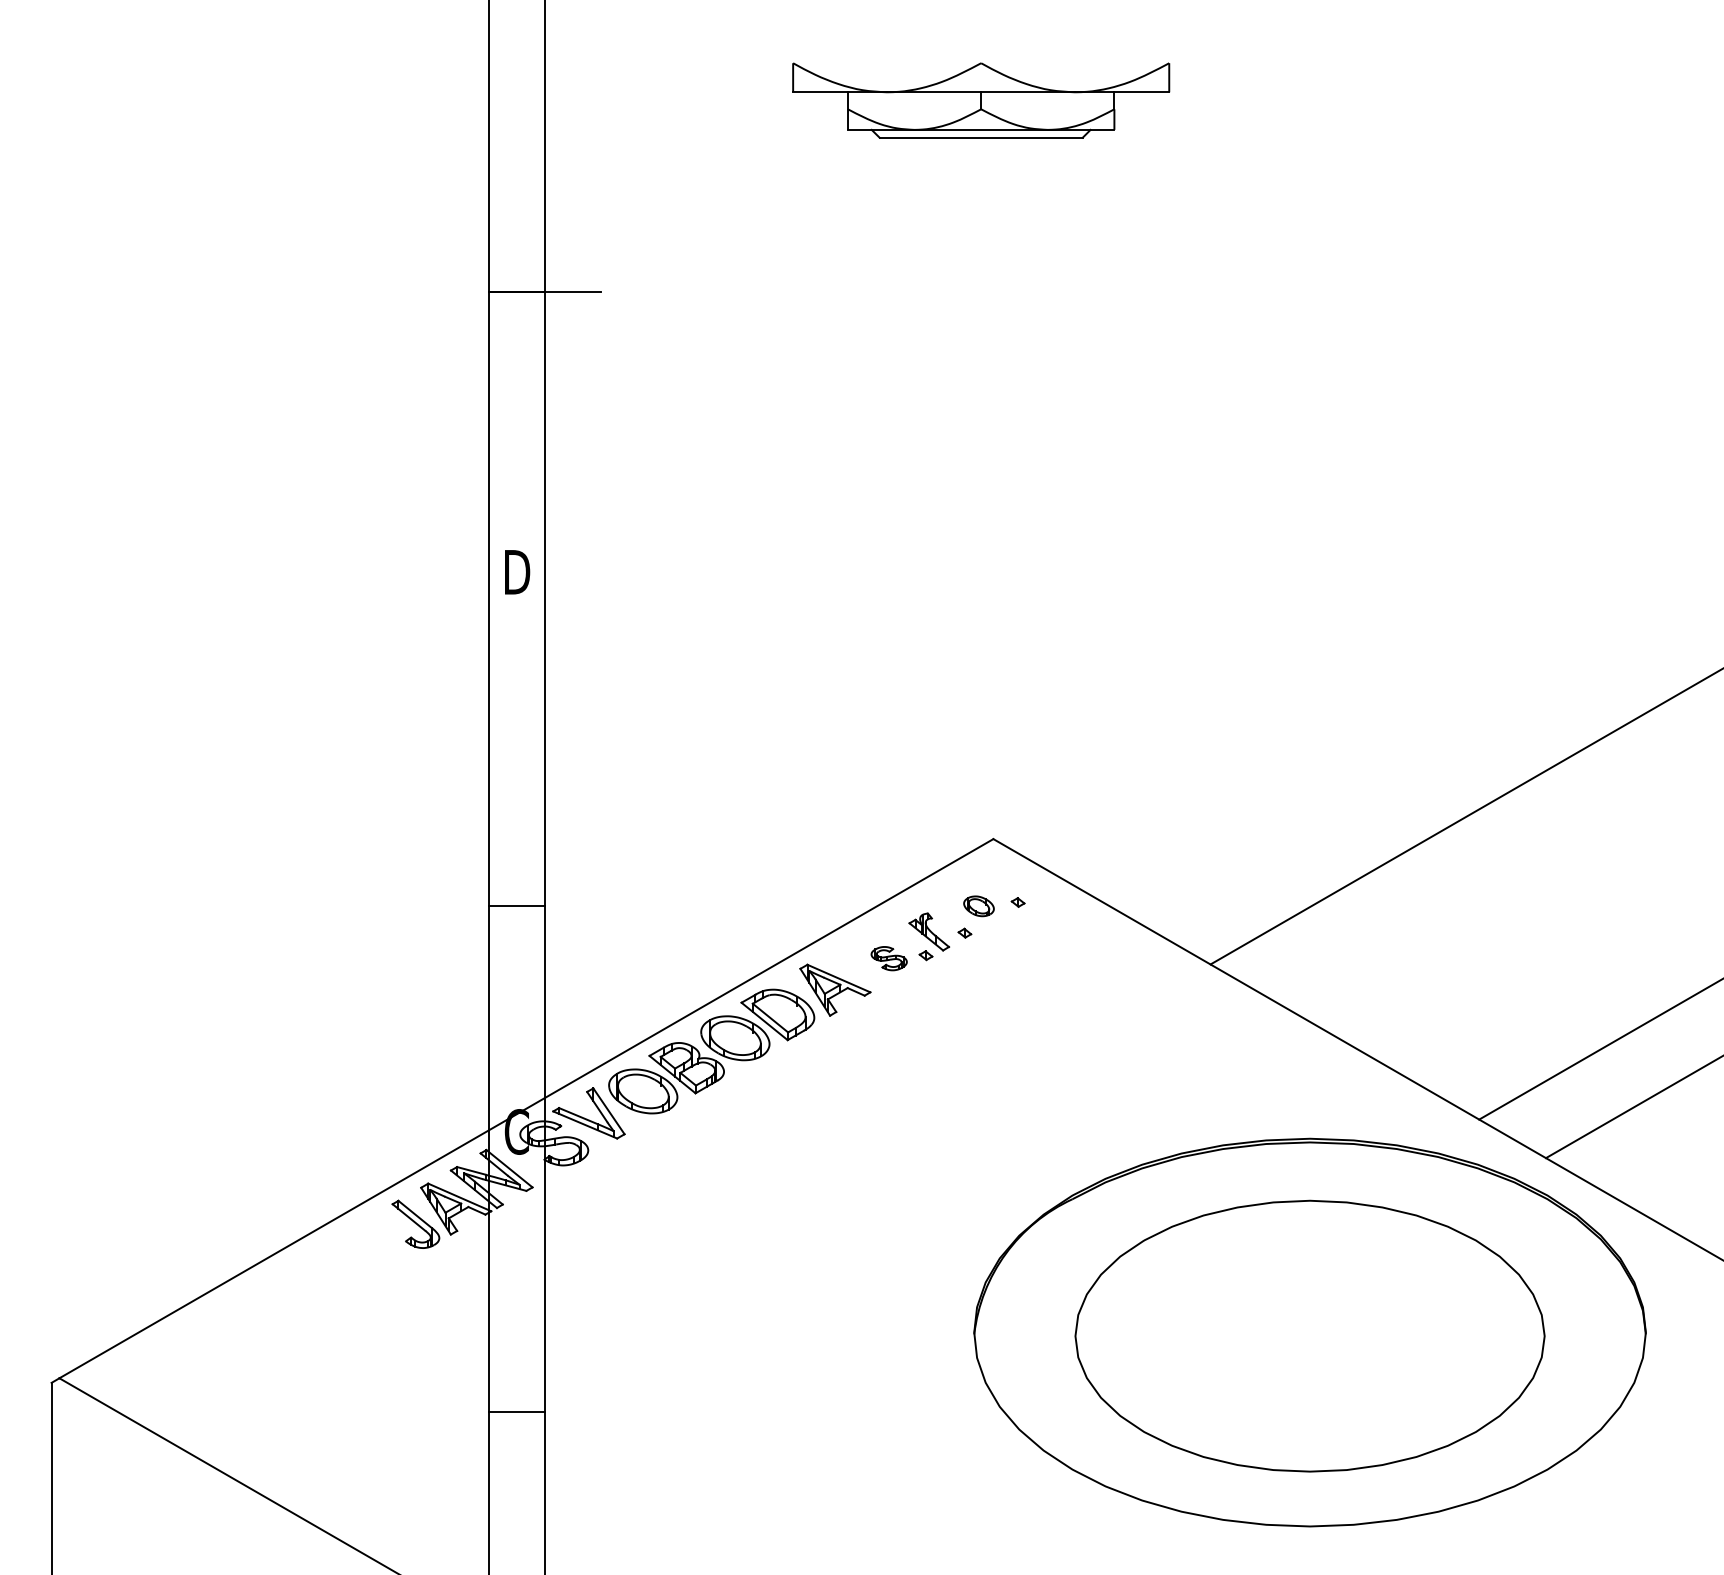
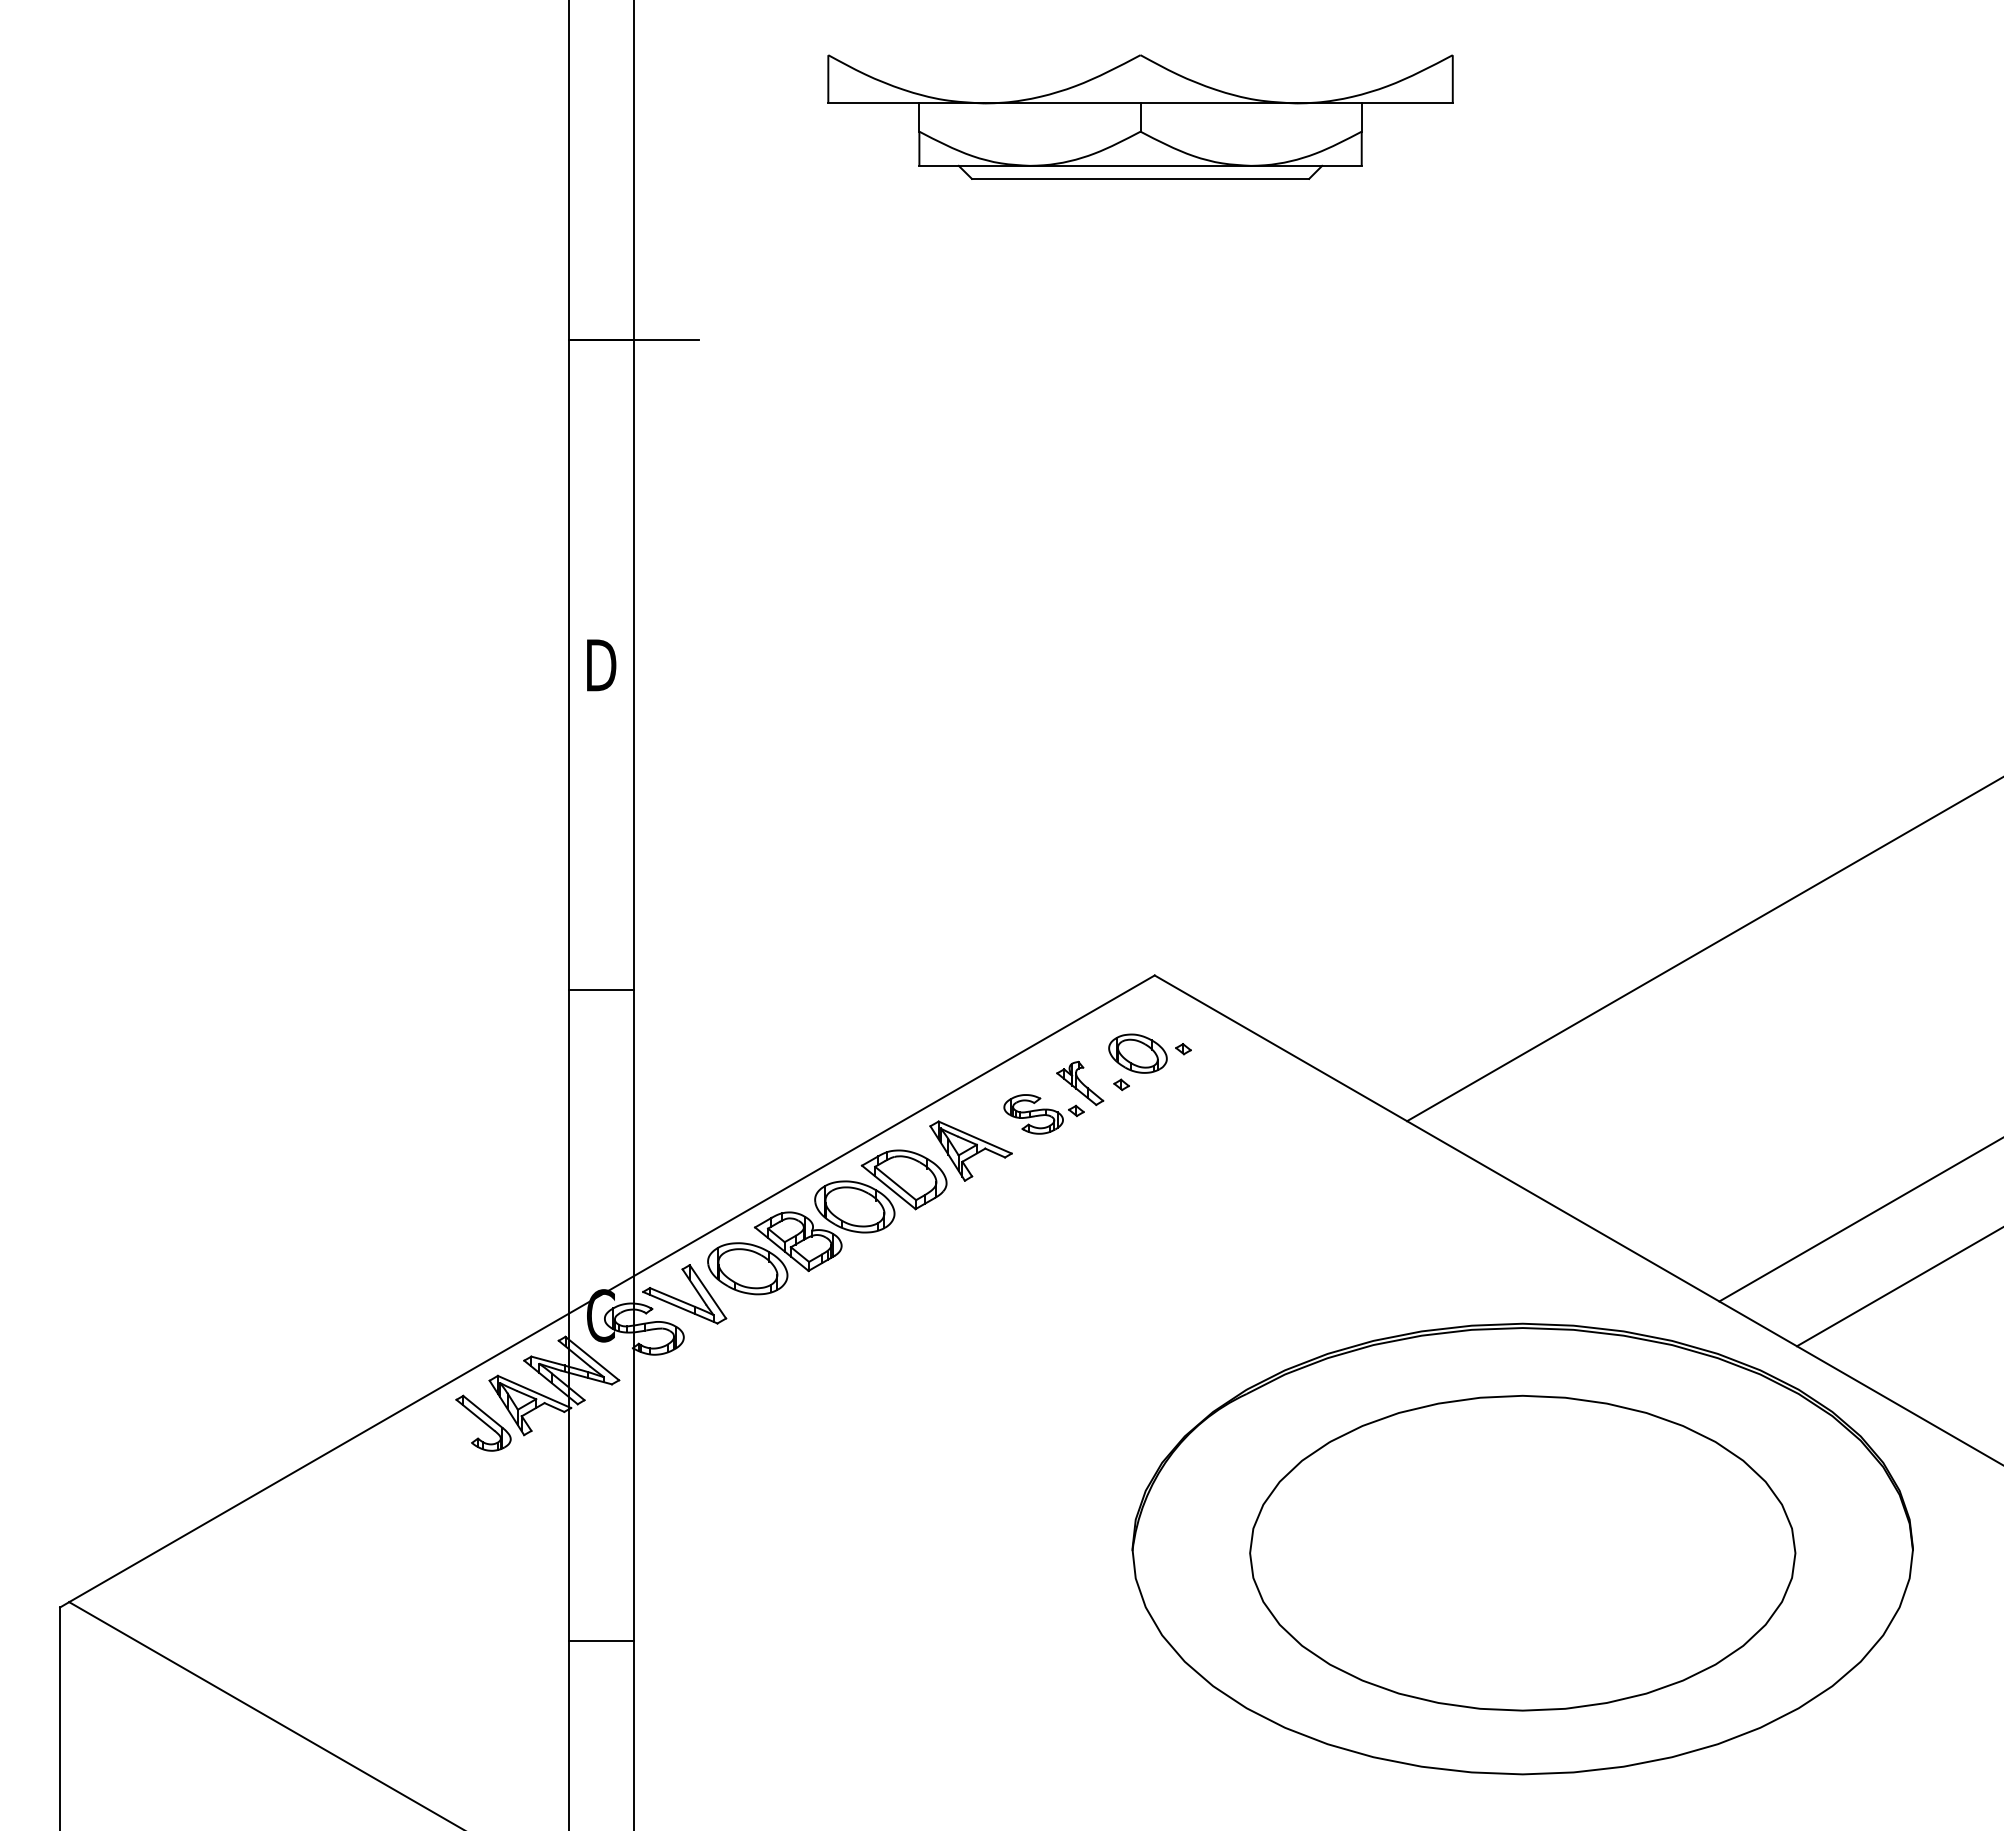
part: (981, 100) -> (1140, 116), size x1.43
line: (516, 906) -> (600, 990), moved
part: (978, 906) -> (1137, 1053), size x1.67
part: (889, 958) -> (1033, 1114), size x1.43

